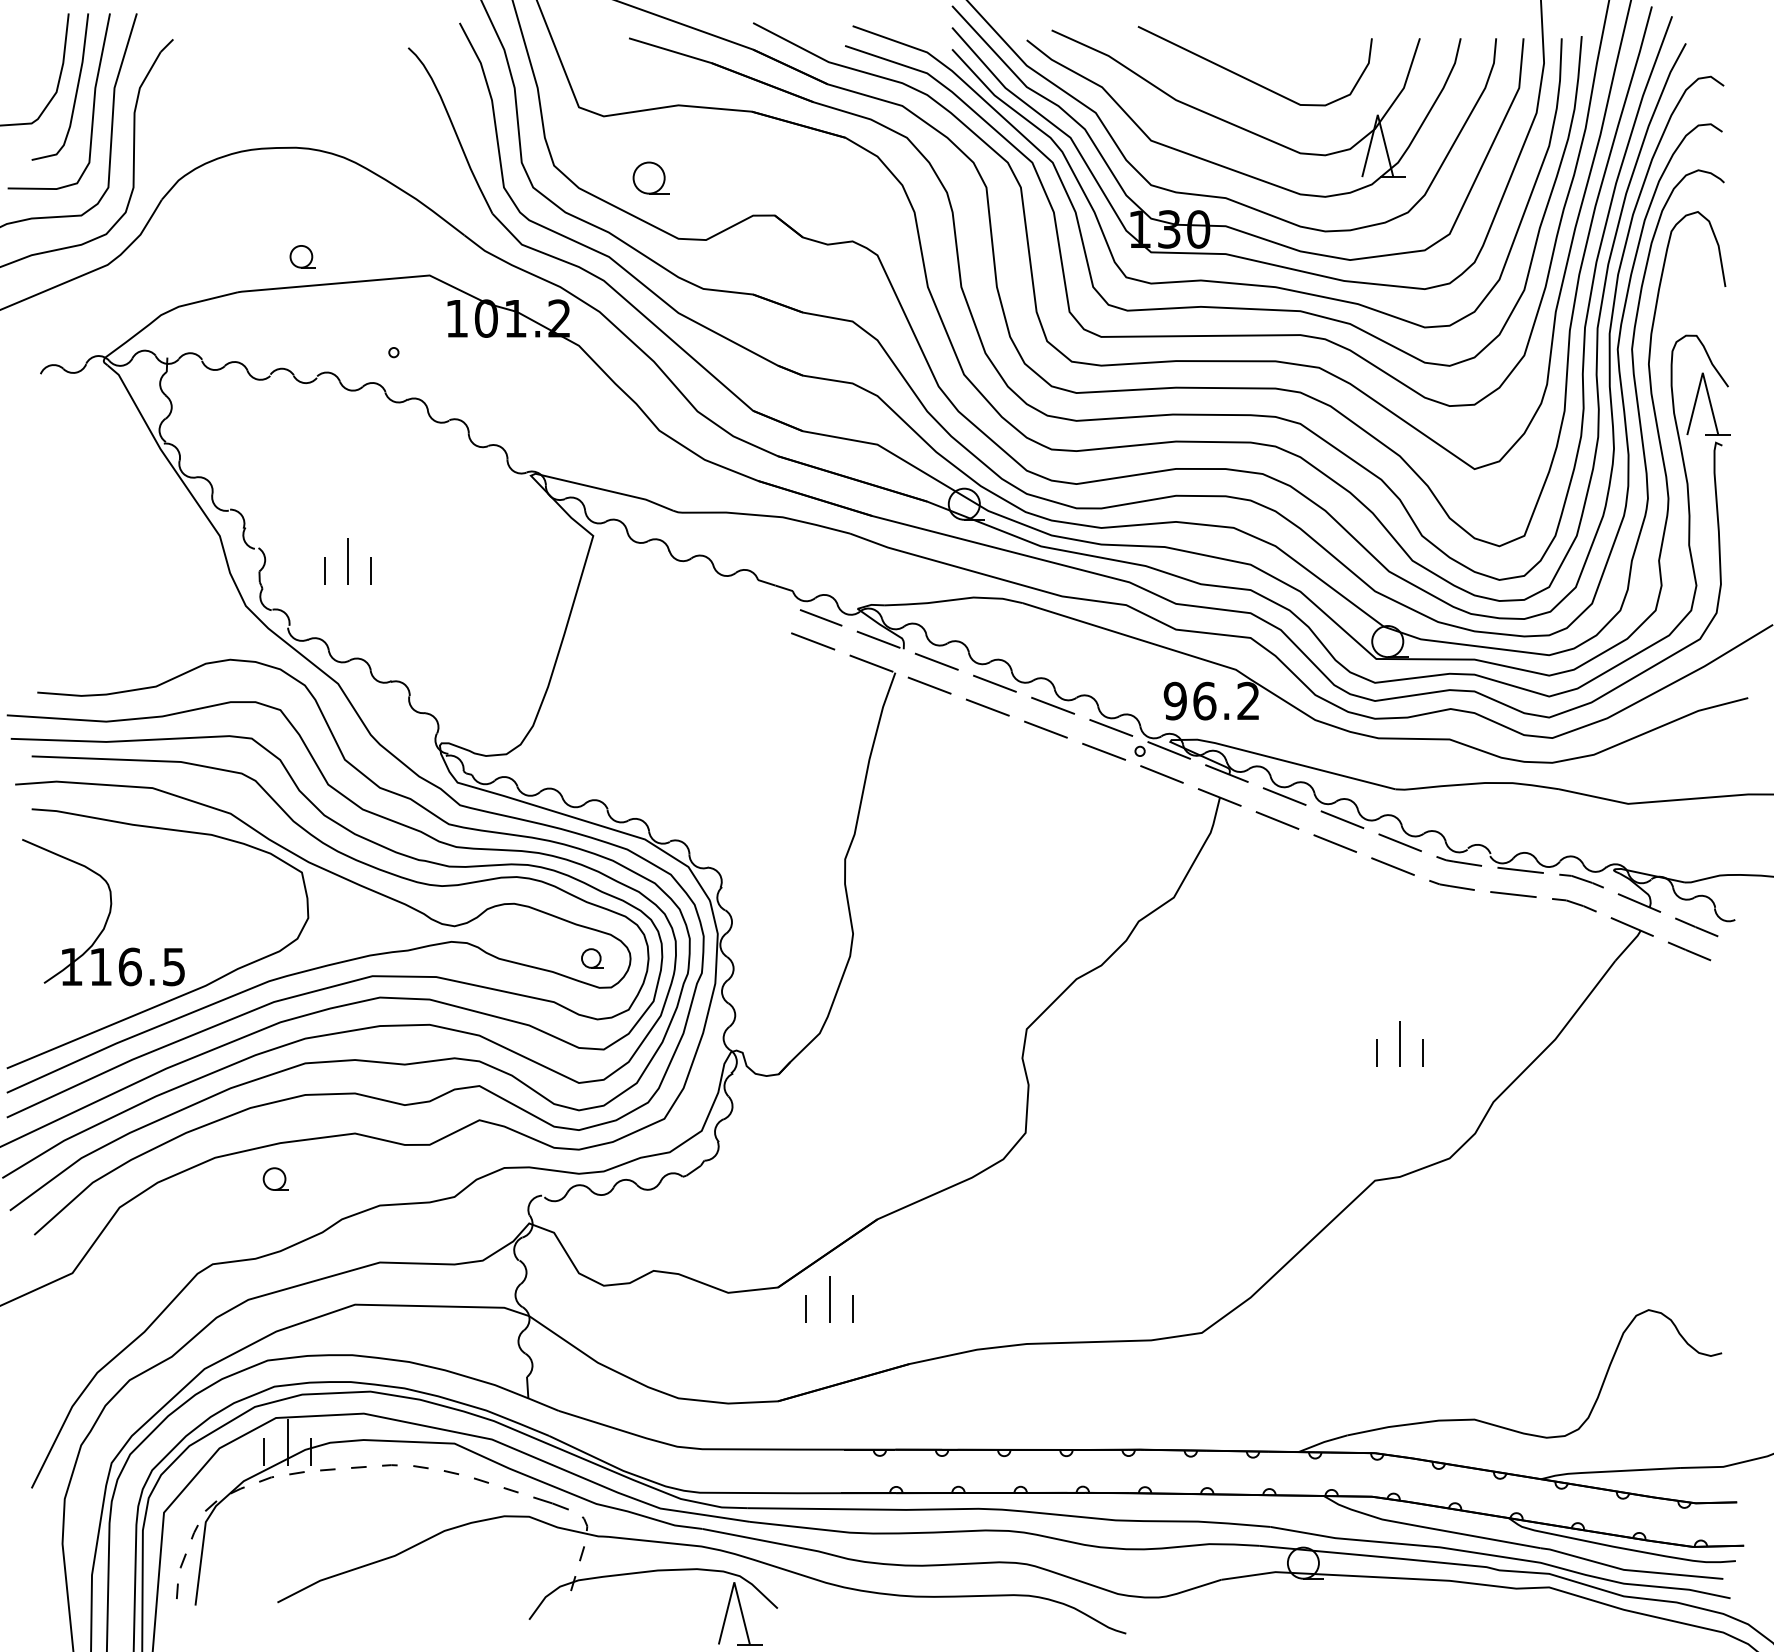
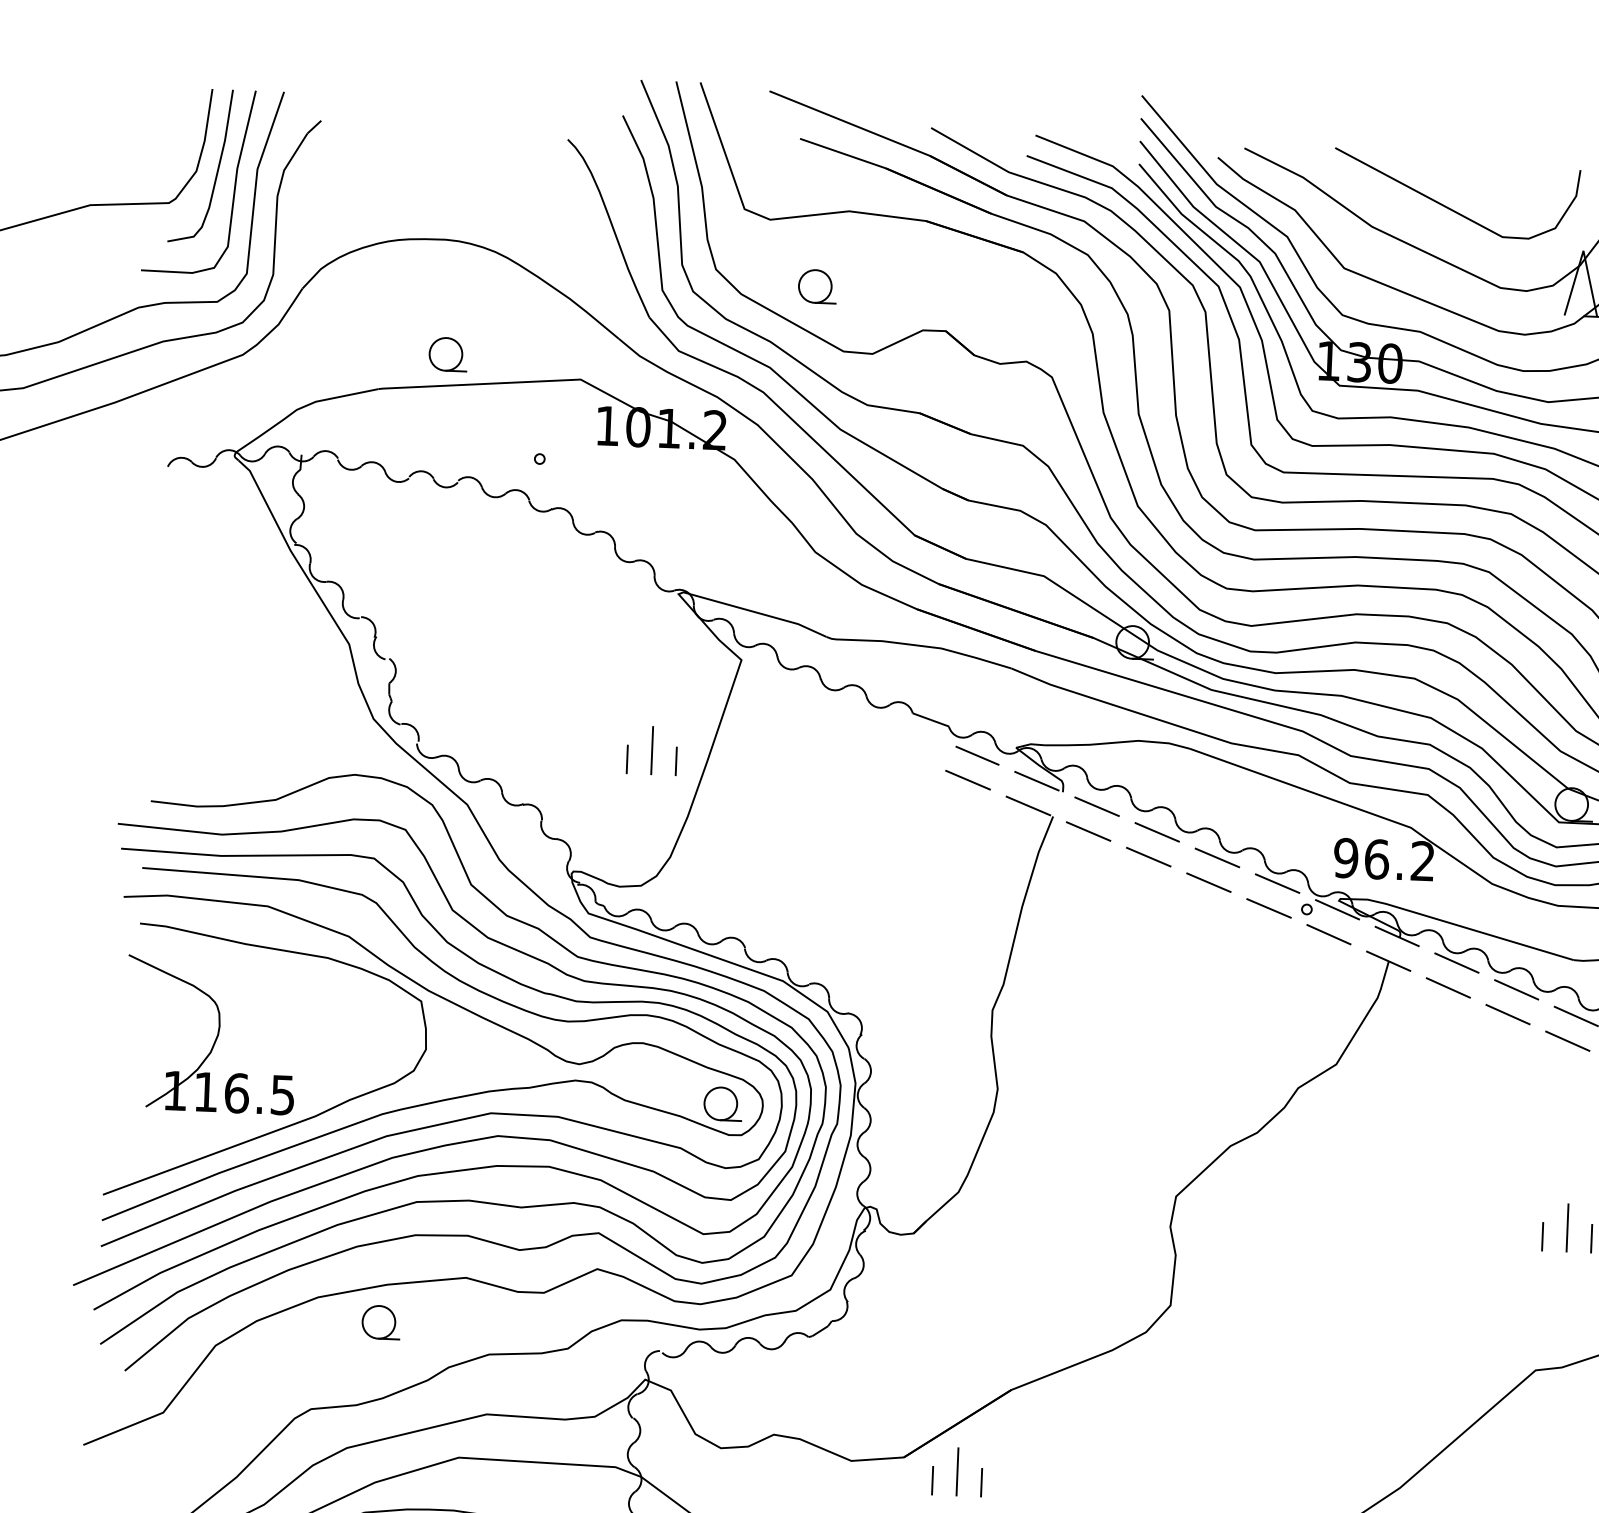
part: (302, 256) -> (447, 354), size x1.43
part: (347, 561) -> (651, 750), moved
part: (592, 958) -> (722, 1103), size x1.67
part: (275, 1178) -> (380, 1321), size x1.43

